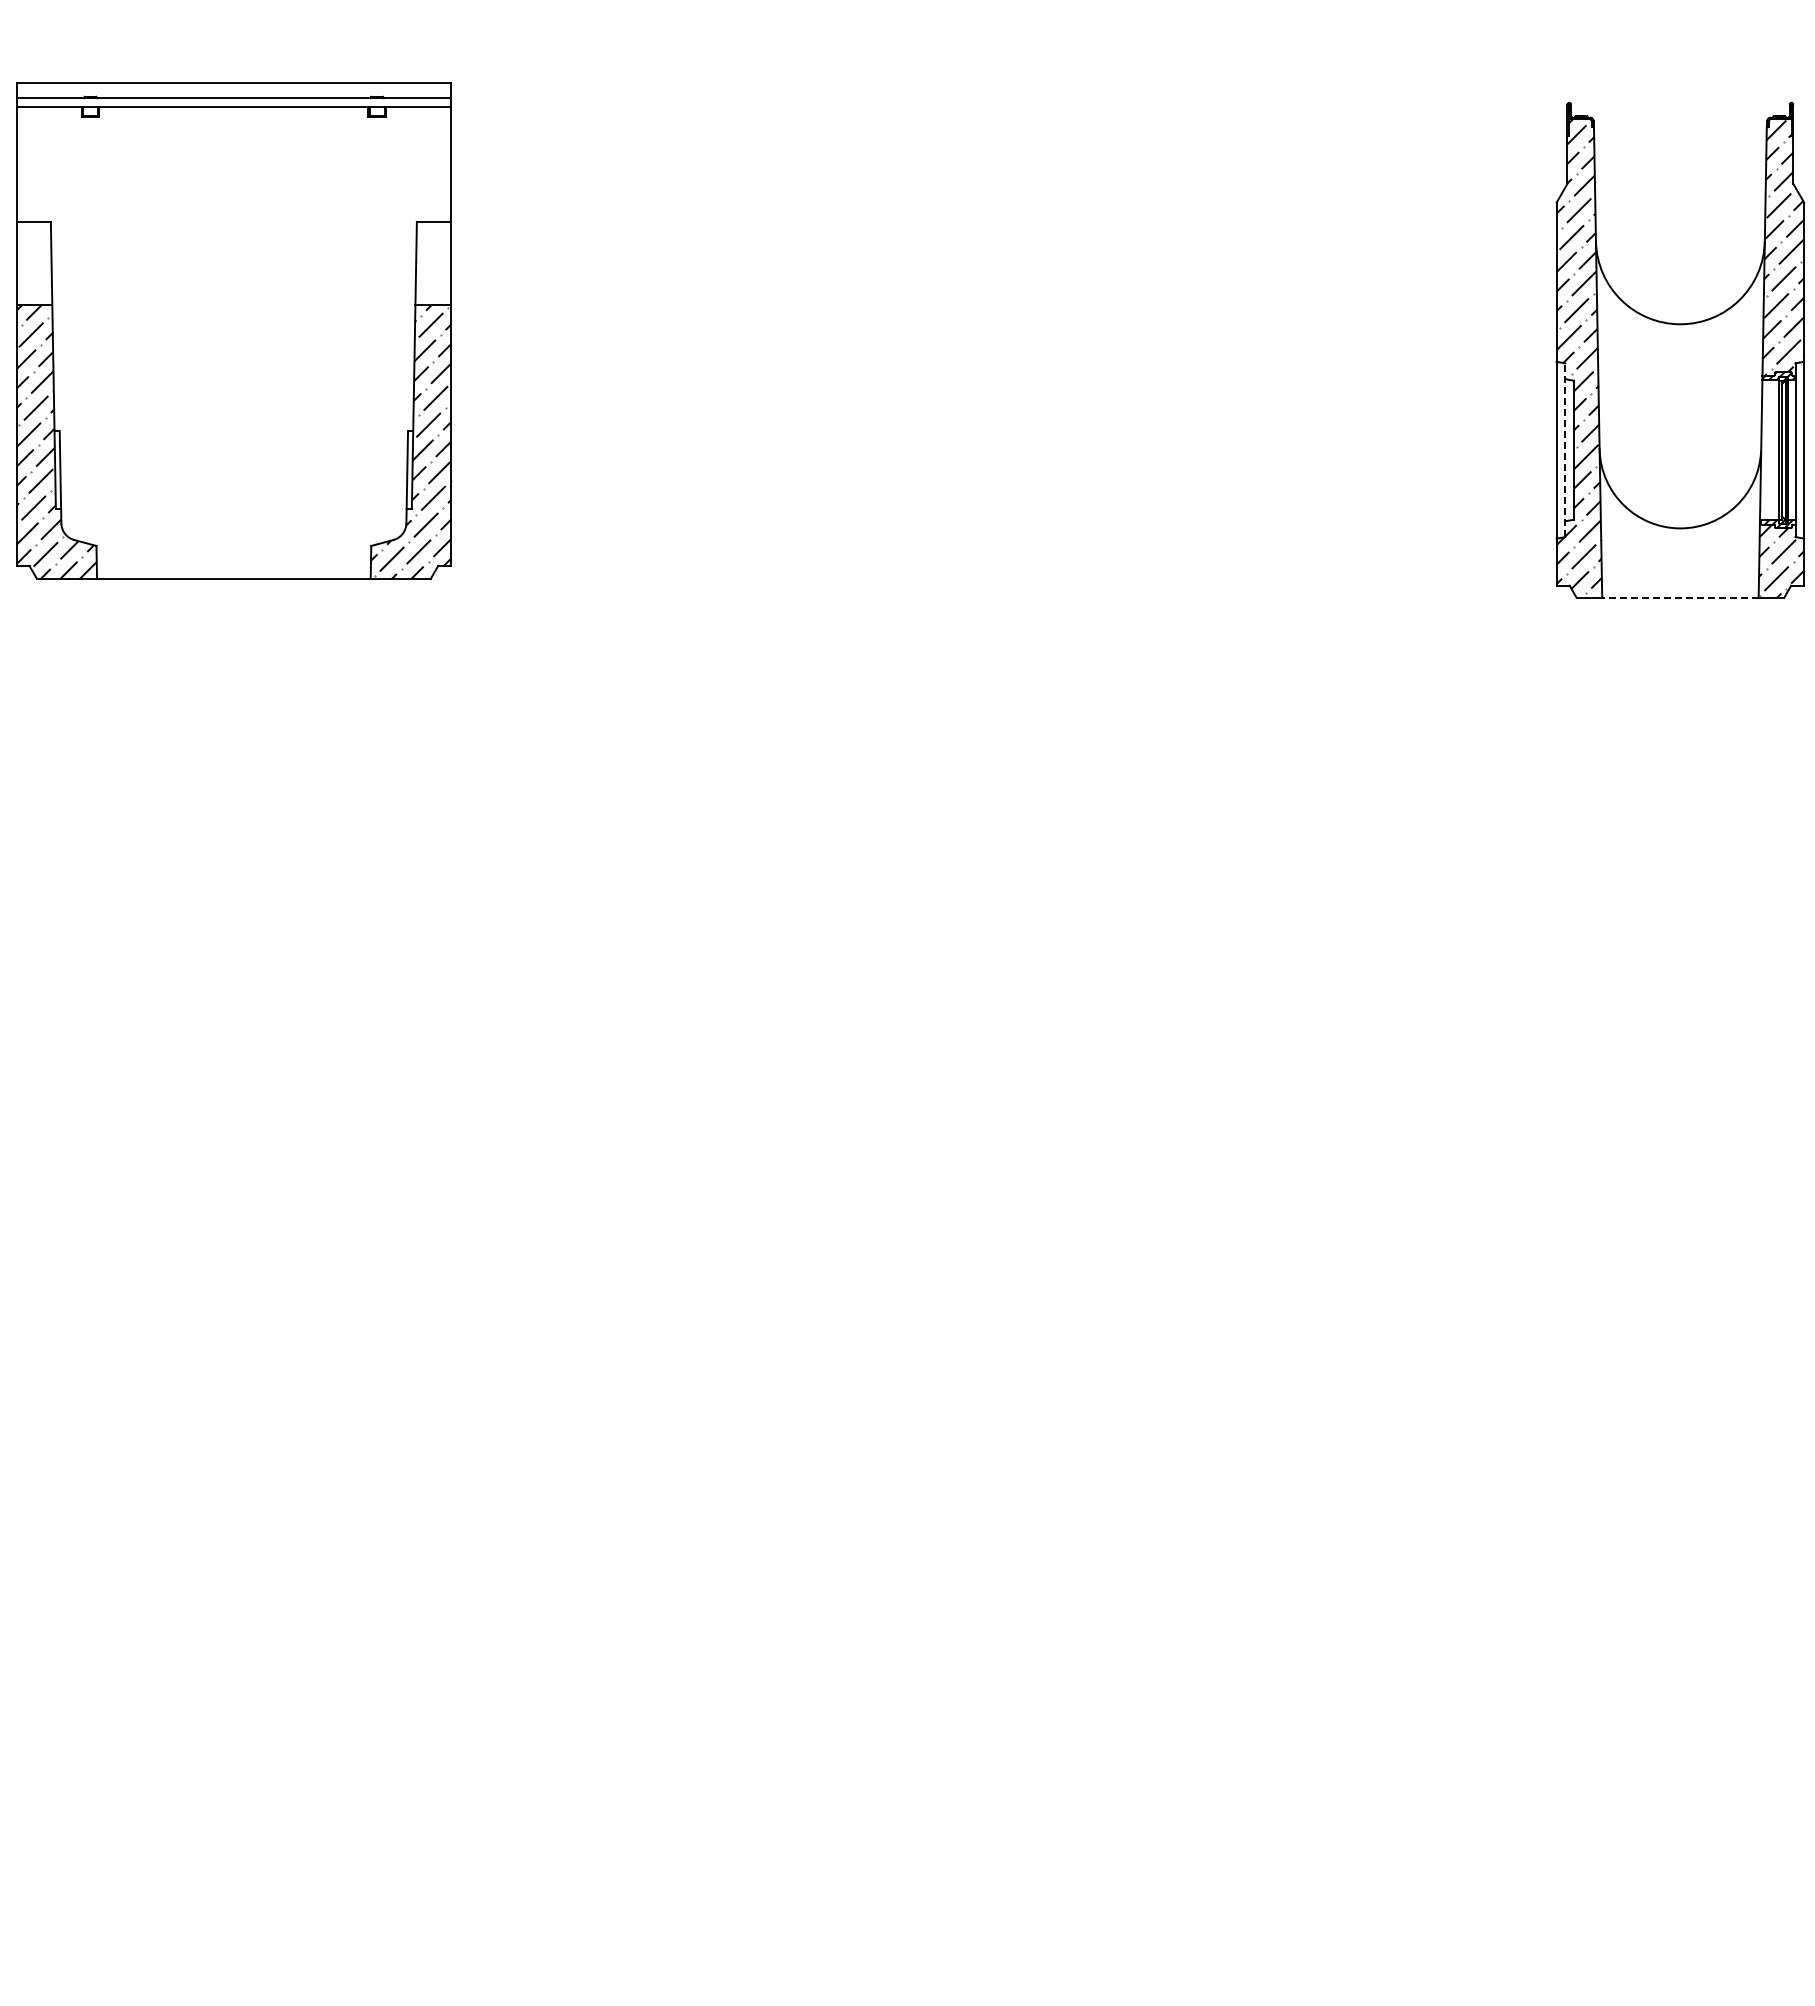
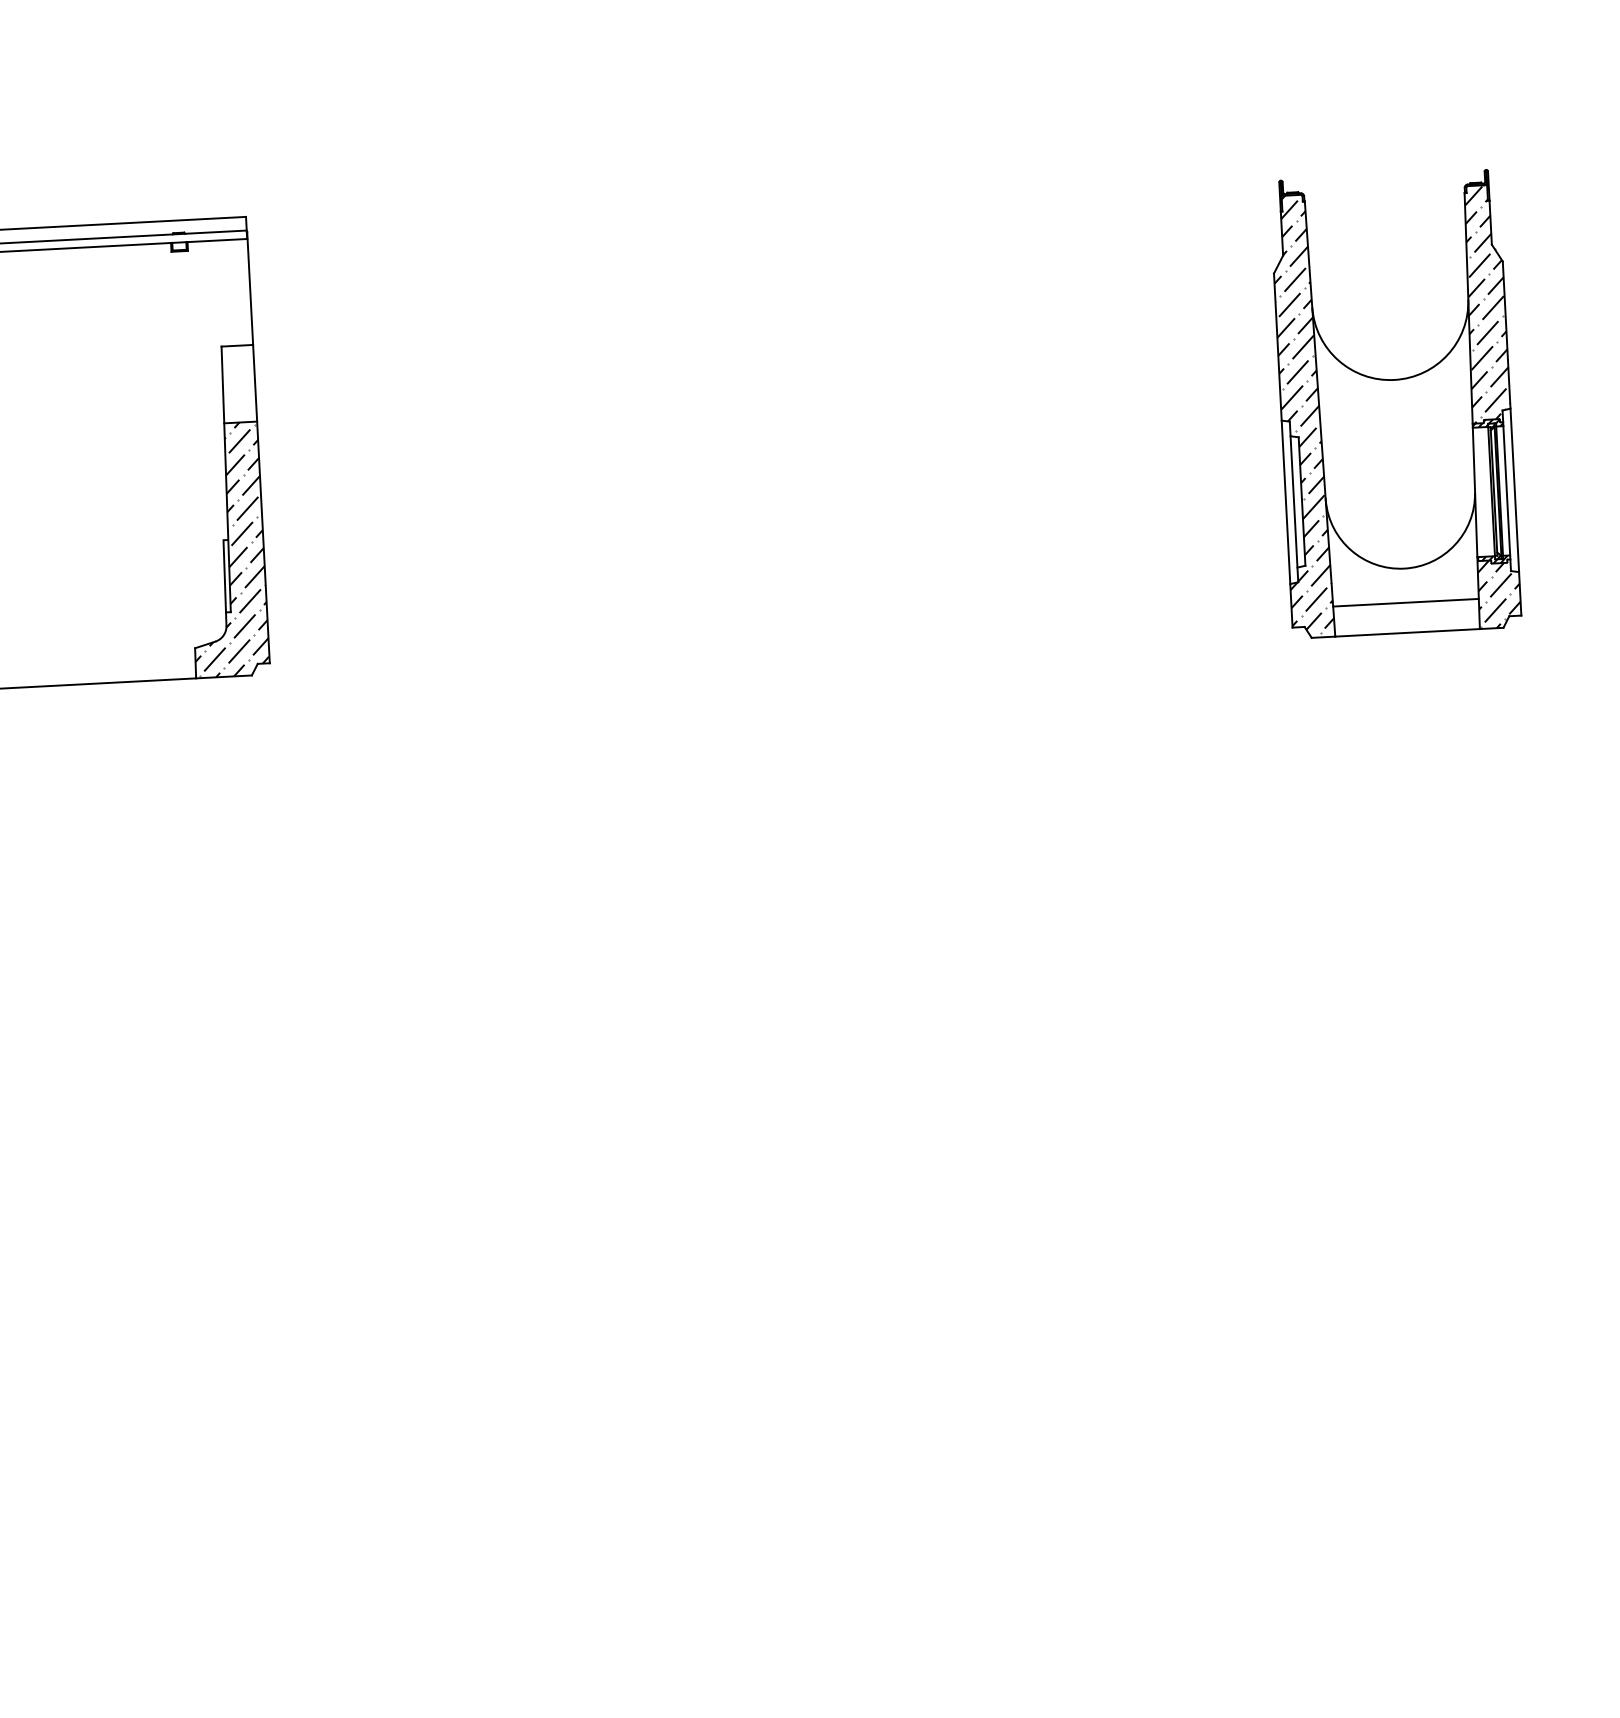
line: (1565, 450) -> (1294, 502), dashed -> solid
line: (1680, 565) -> (1406, 602), added
line: (1679, 597) -> (1406, 632), dashed -> solid

